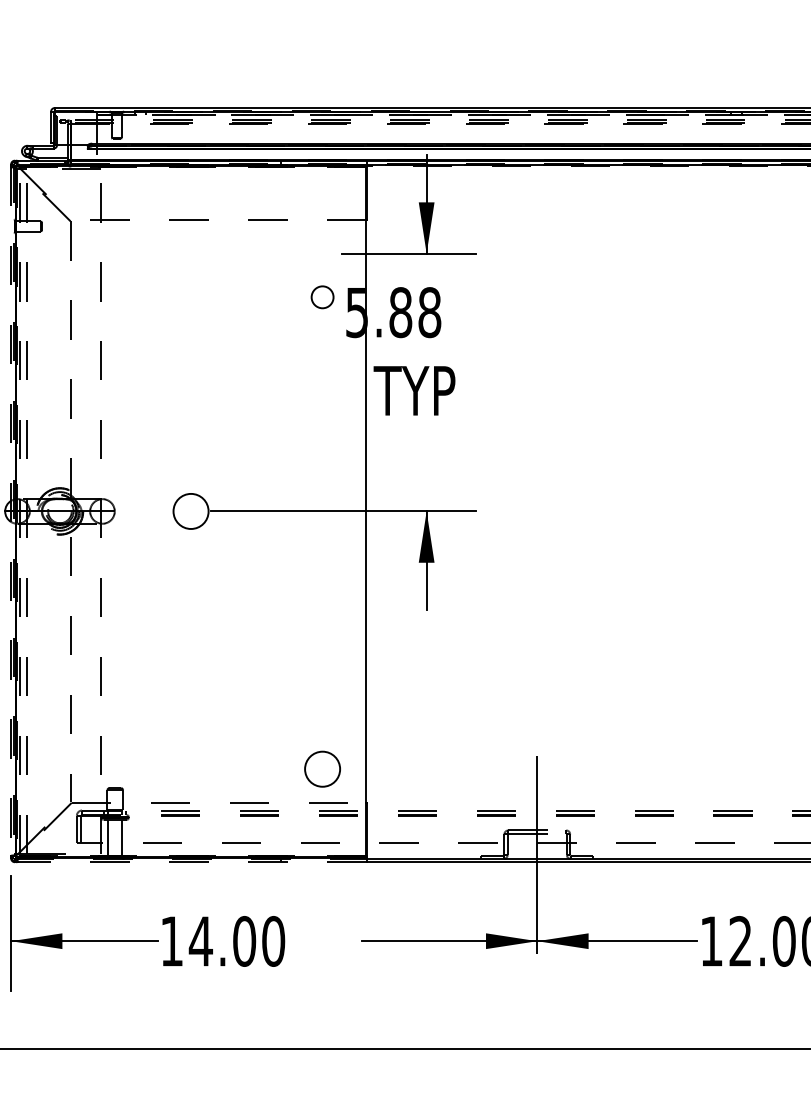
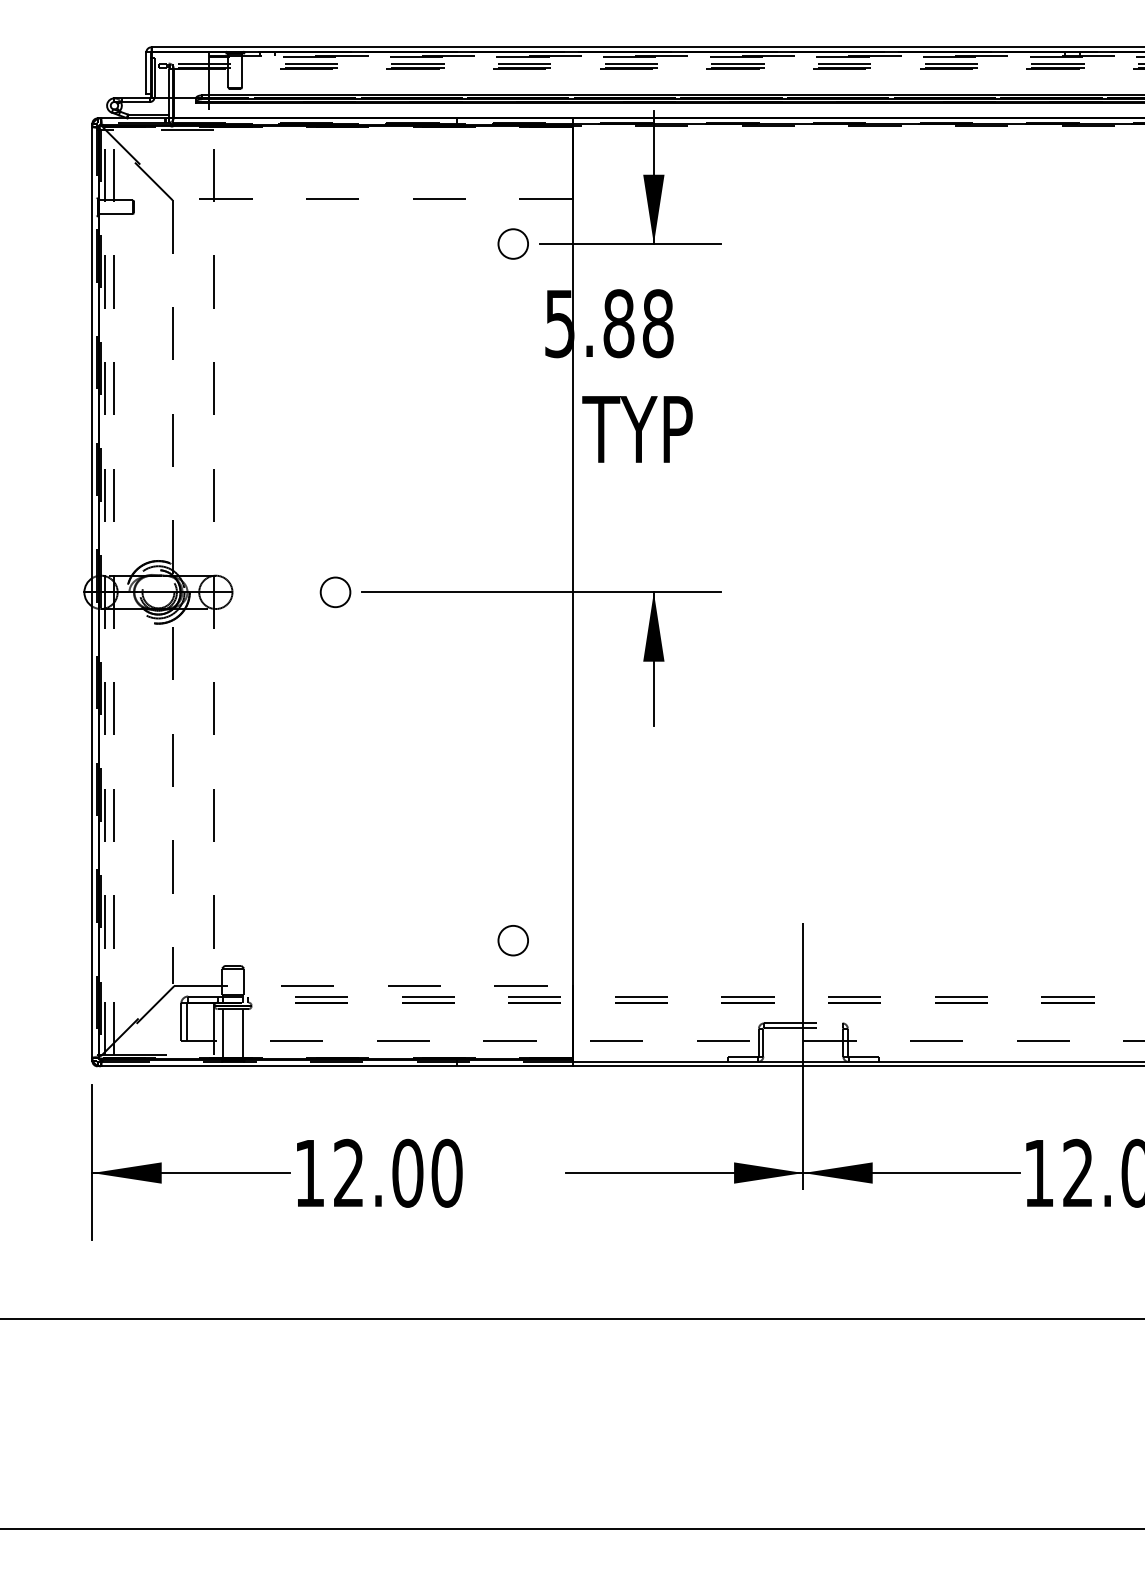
circle: (322, 296) -> (512, 243), moved
line: (11, 511) -> (92, 592), dashed -> solid
circle: (191, 511) -> (335, 592), size x0.62
circle: (322, 769) -> (513, 940), size x0.62
line: (191, 862) -> (336, 1066), dashed -> solid
text: (200, 940) -> (348, 1172), 14.00 -> 12.00

